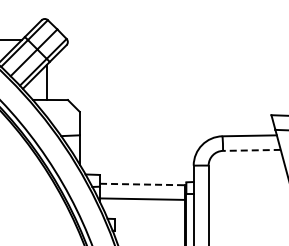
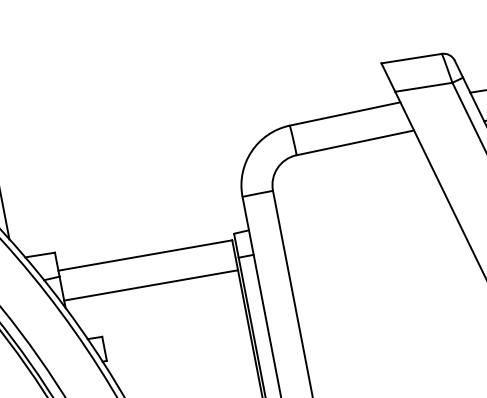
line: (251, 150) -> (354, 143), dashed -> solid
line: (142, 184) -> (145, 255), dashed -> solid

